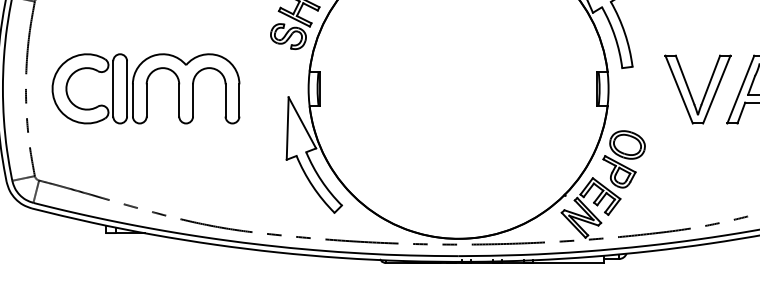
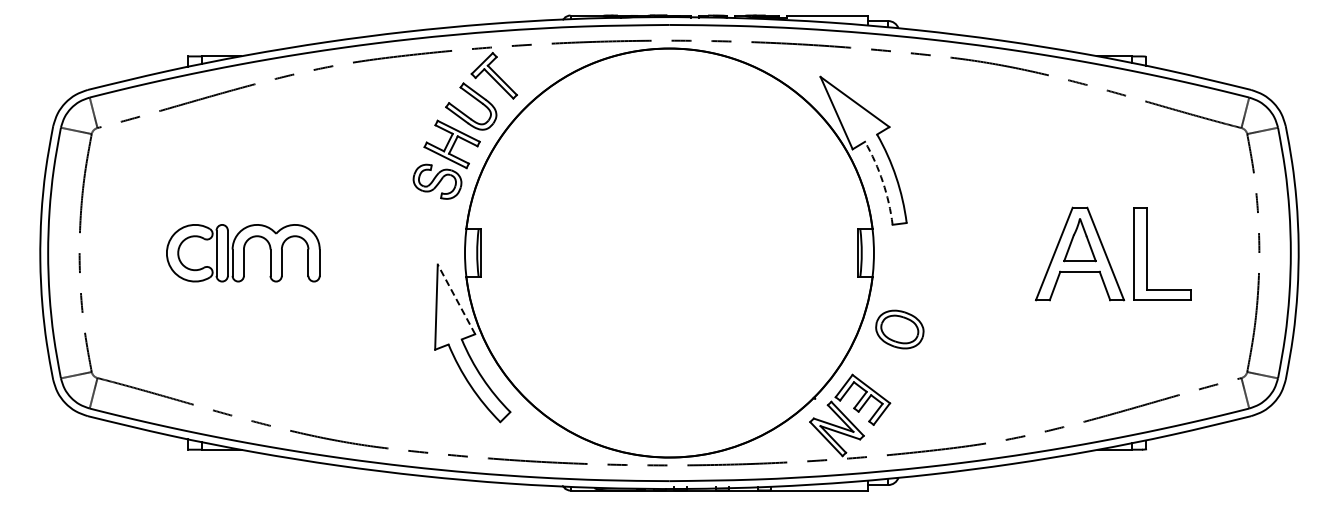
arc: (614, 36) -> (882, 181), solid -> dashed
part: (146, 89) -> (243, 253), size x0.6
part: (690, 91) -> (985, 256), removed
line: (302, 122) -> (456, 299), solid -> dashed
part: (619, 171) -> (888, 365), removed

